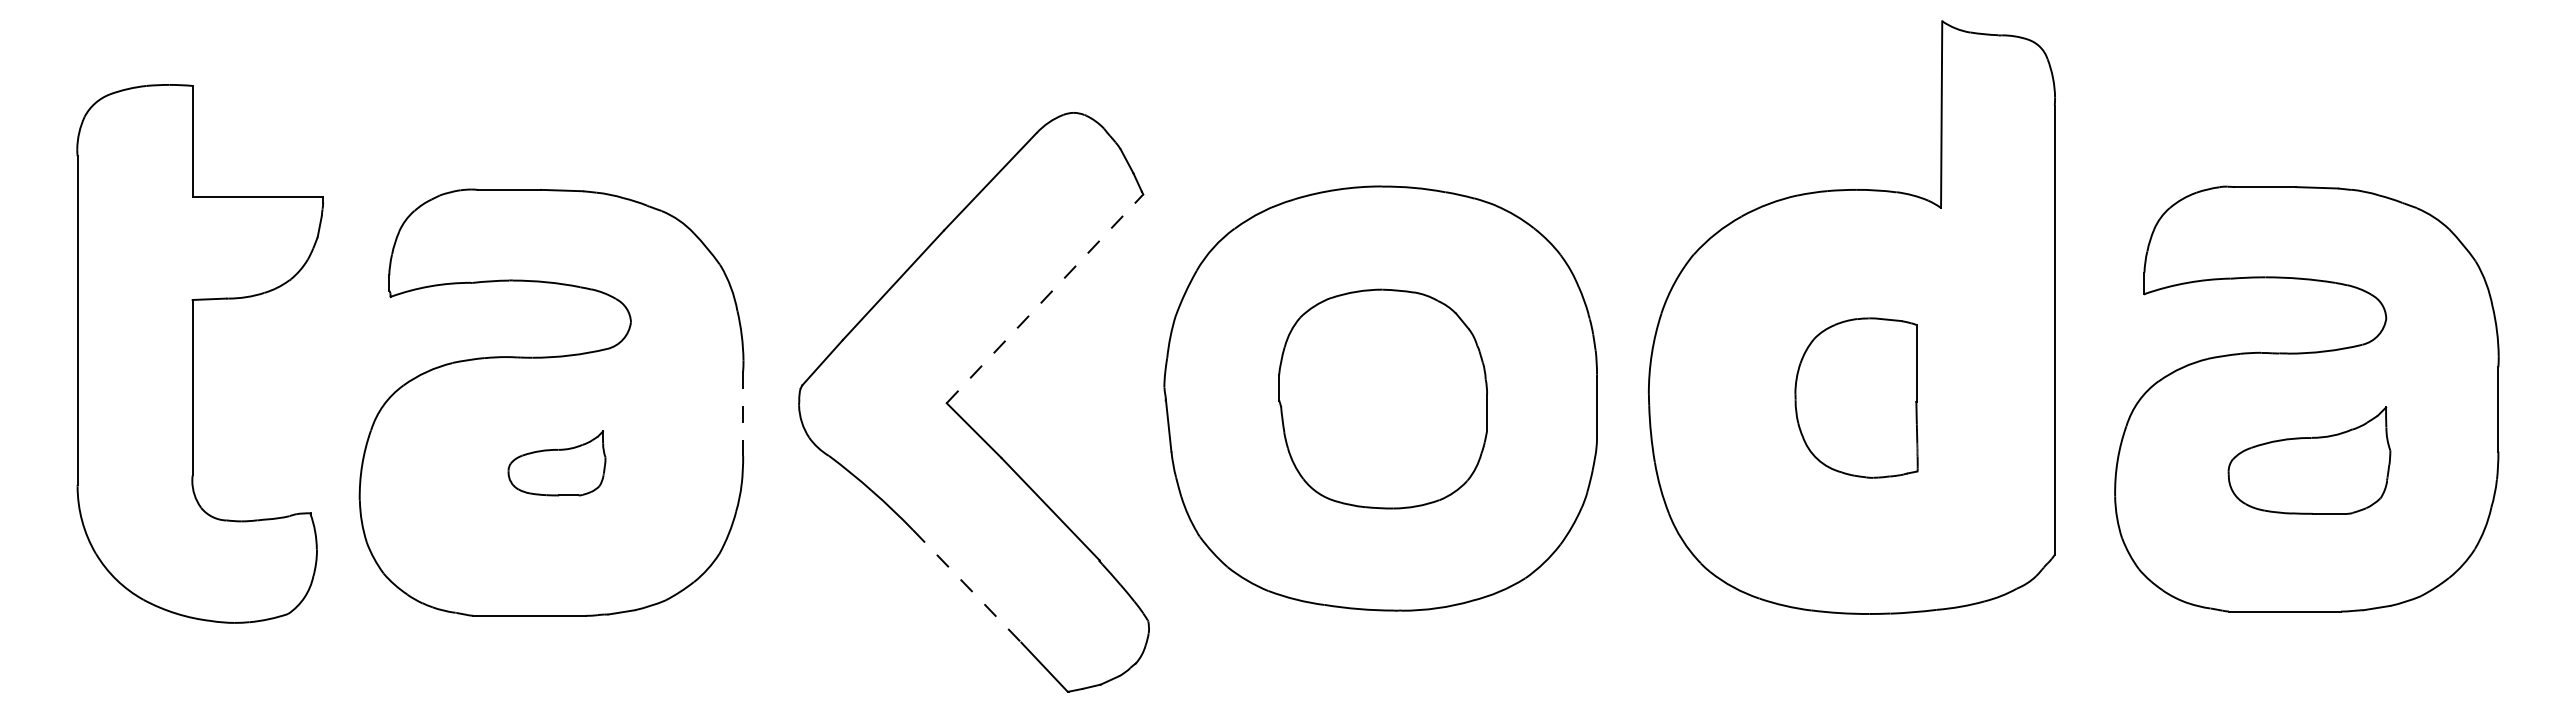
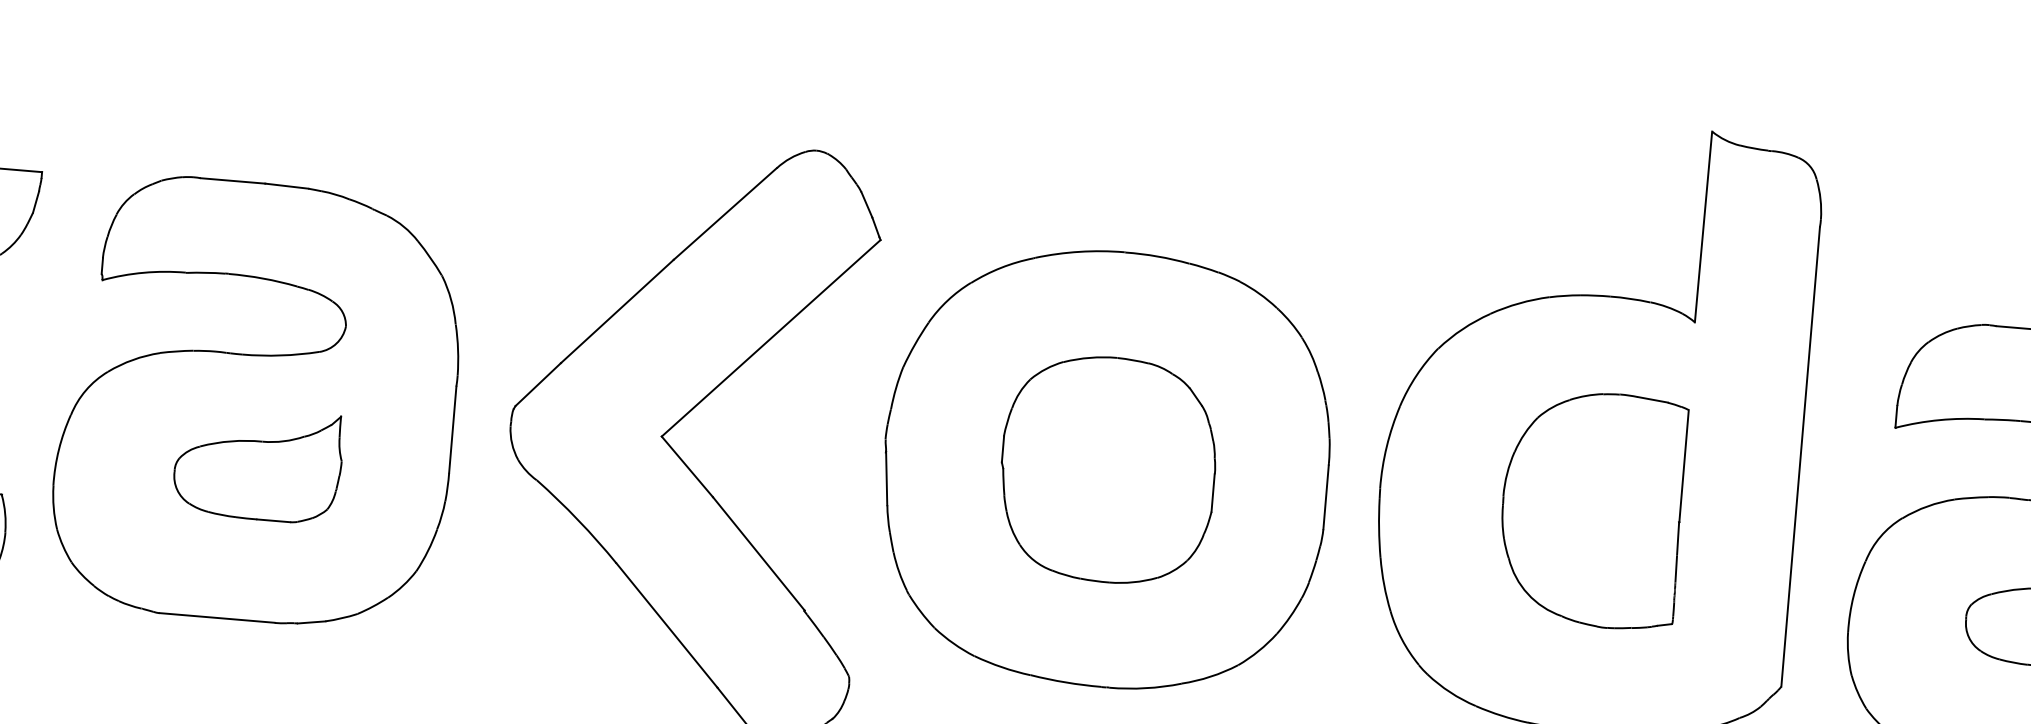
line: (1045, 298) -> (771, 337), dashed -> solid
part: (1856, 397) -> (1592, 508), size x1.43
line: (743, 414) -> (453, 430), dashed -> solid
part: (556, 463) -> (257, 464), size x1.67
line: (967, 586) -> (667, 625), dashed -> solid

